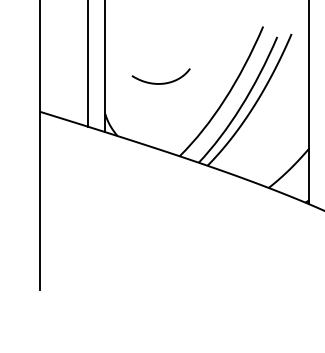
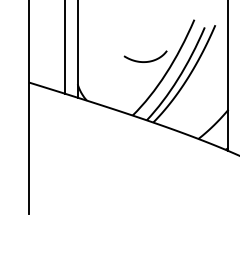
curve: (162, 82) -> (146, 61), moved

